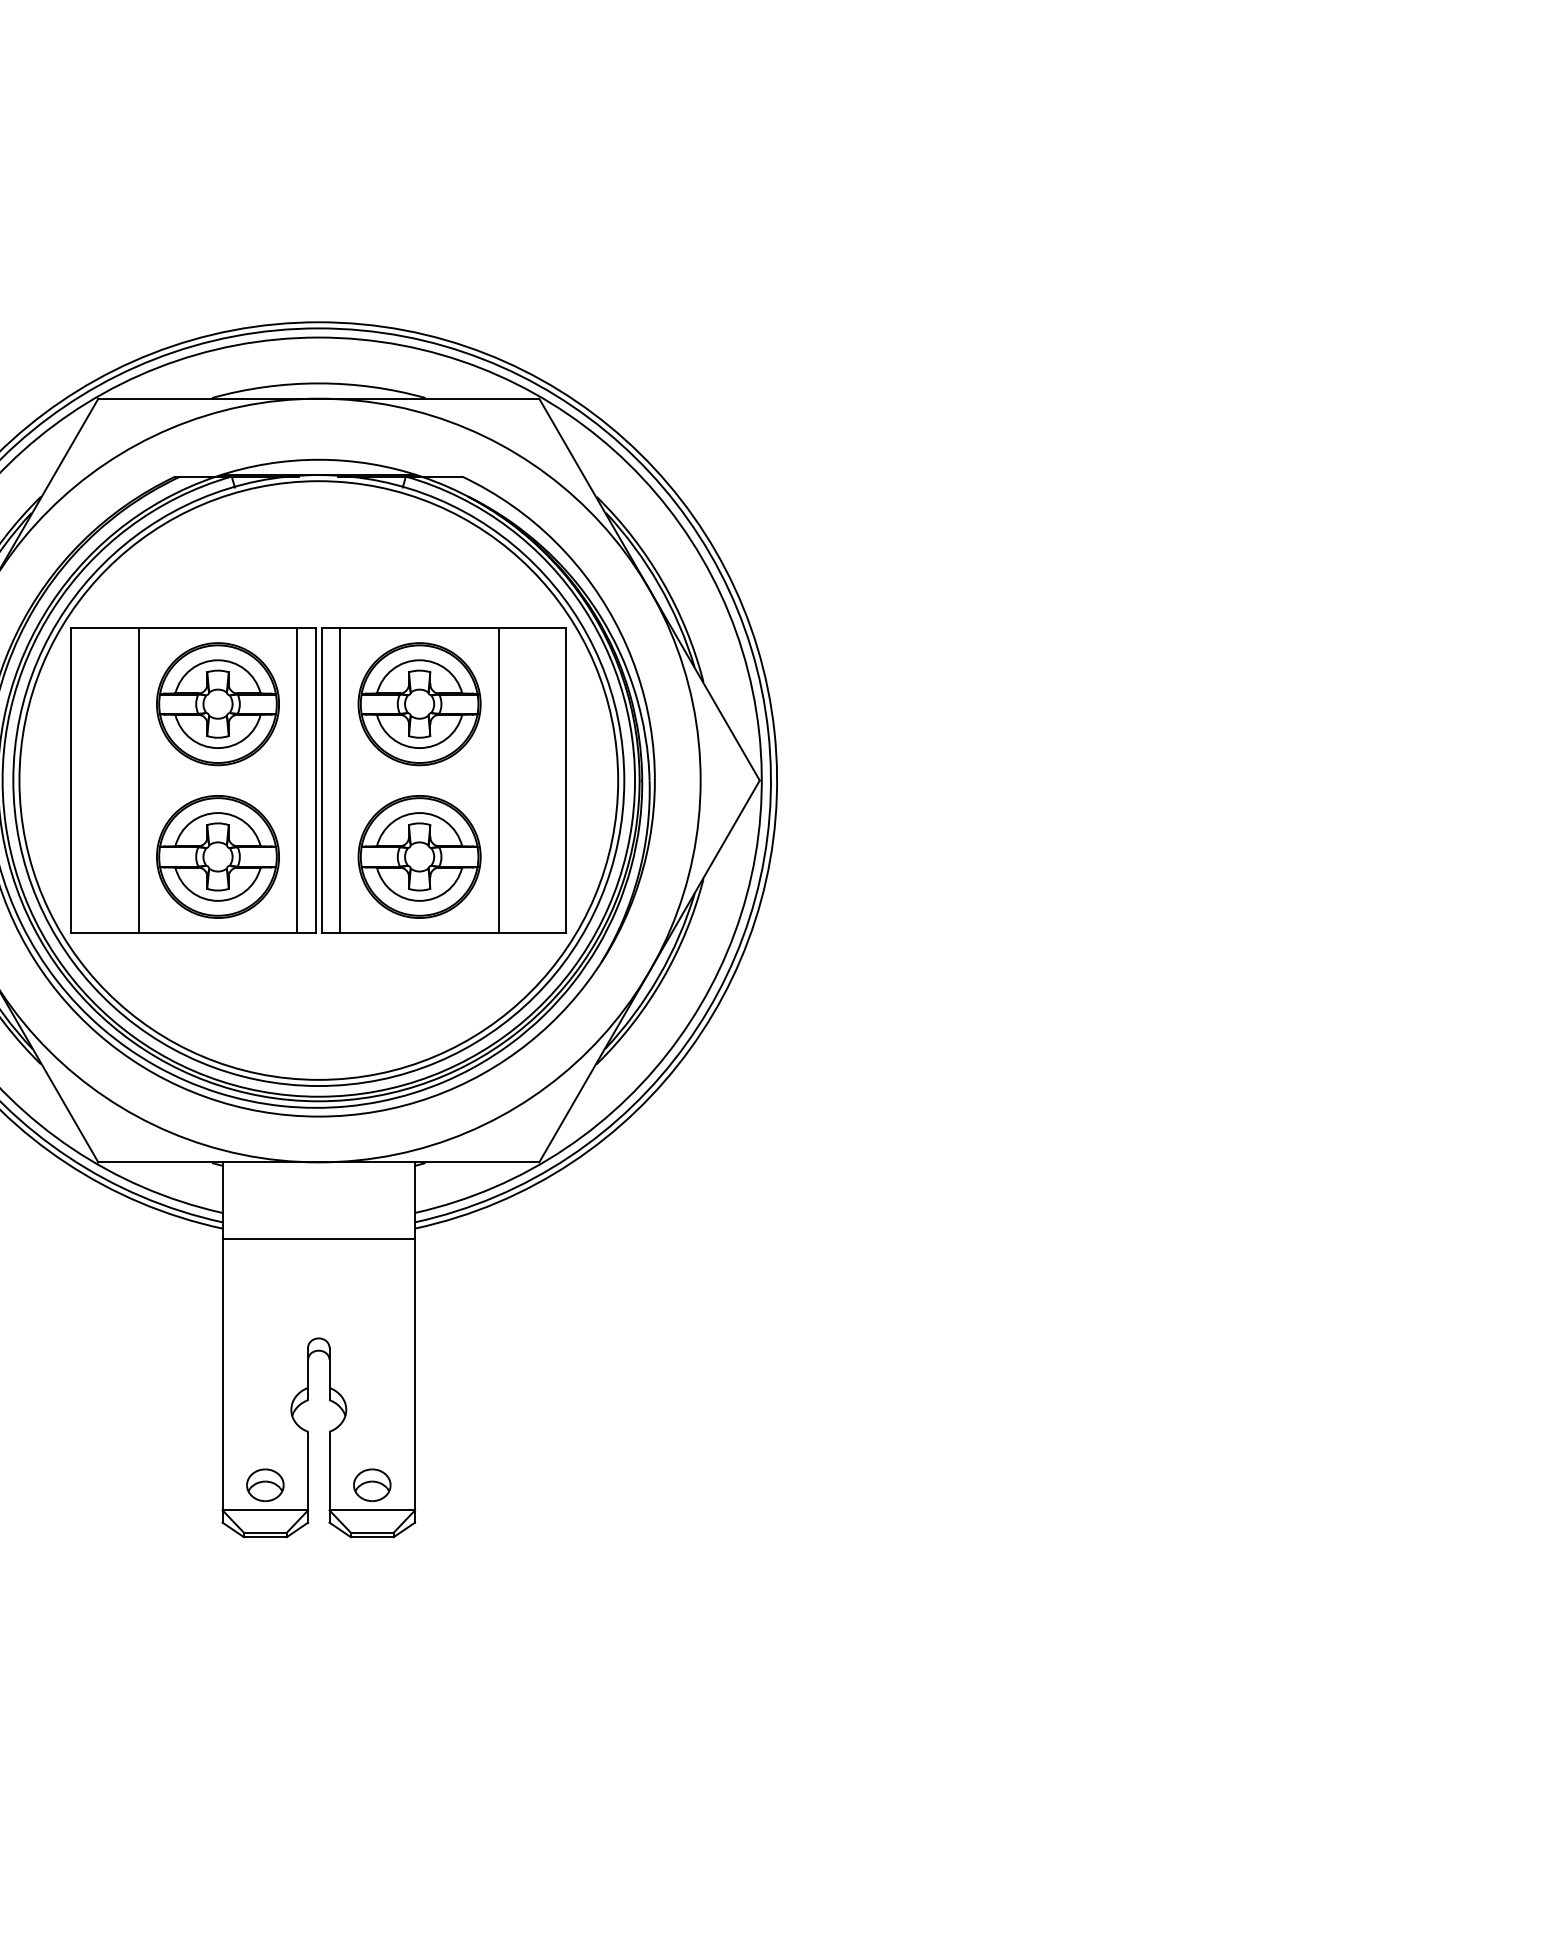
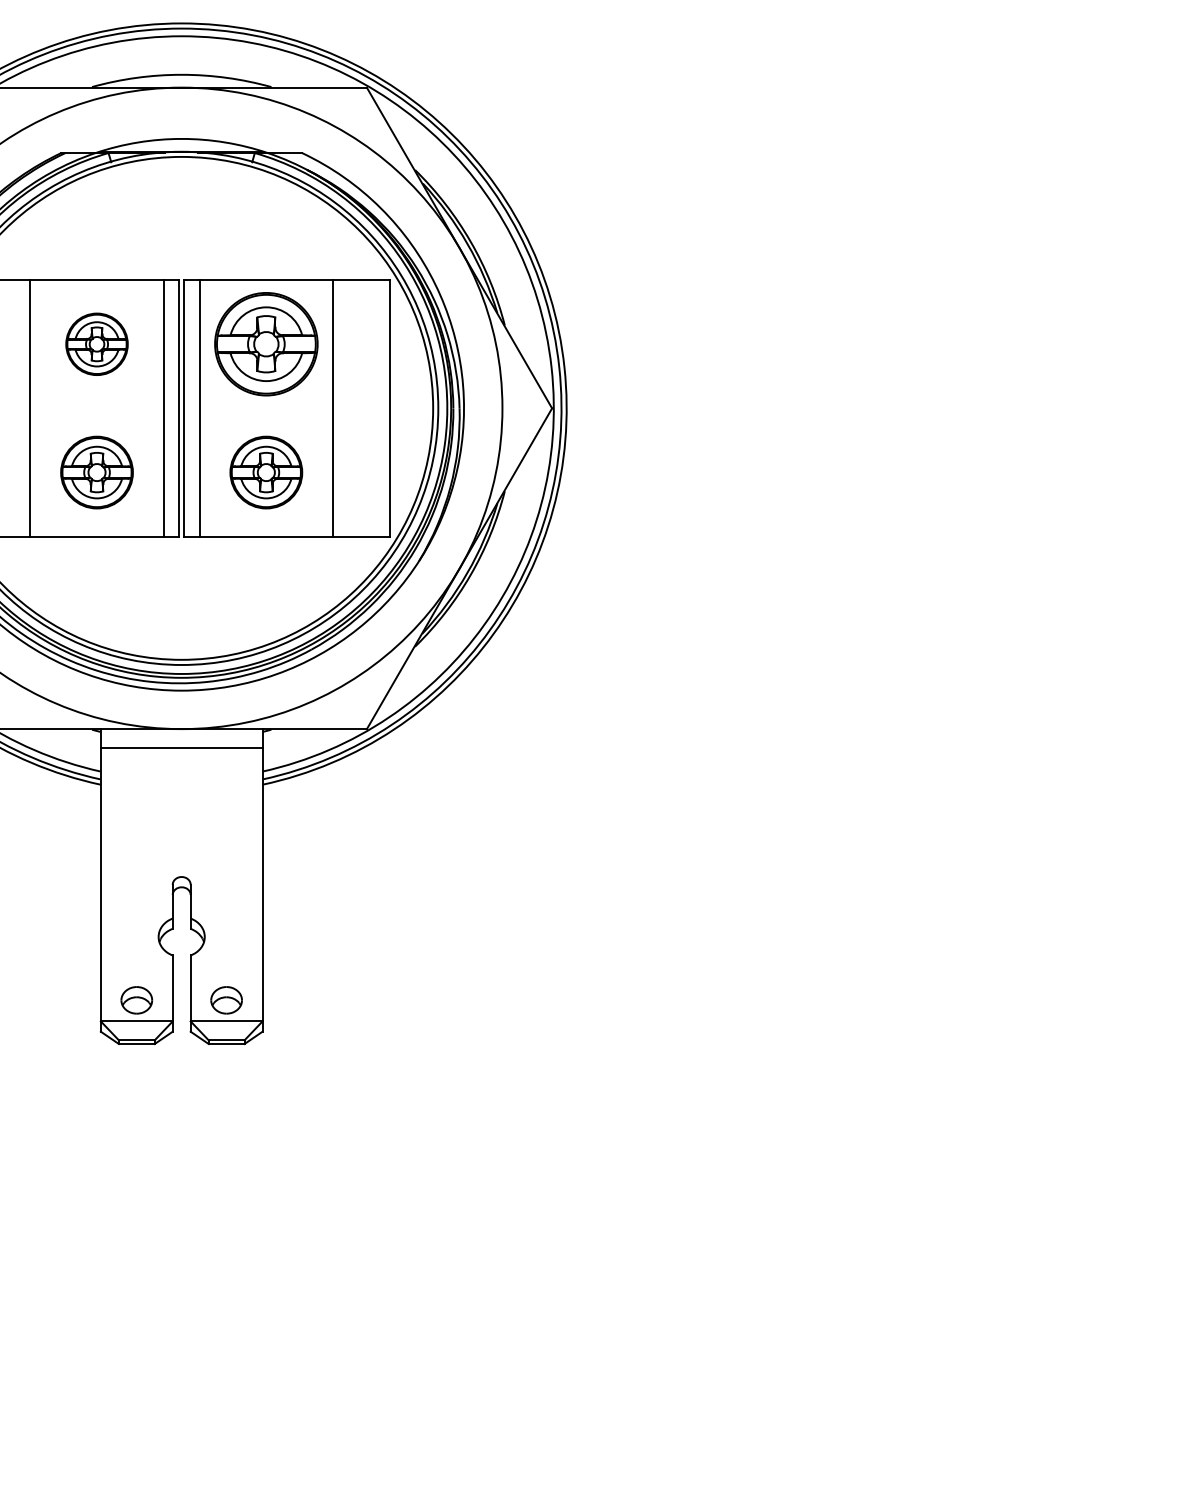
part: (217, 704) -> (96, 344), size x0.6
part: (217, 856) -> (96, 472), size x0.7
part: (419, 856) -> (266, 472), size x0.7
line: (318, 1238) -> (181, 747), moved

